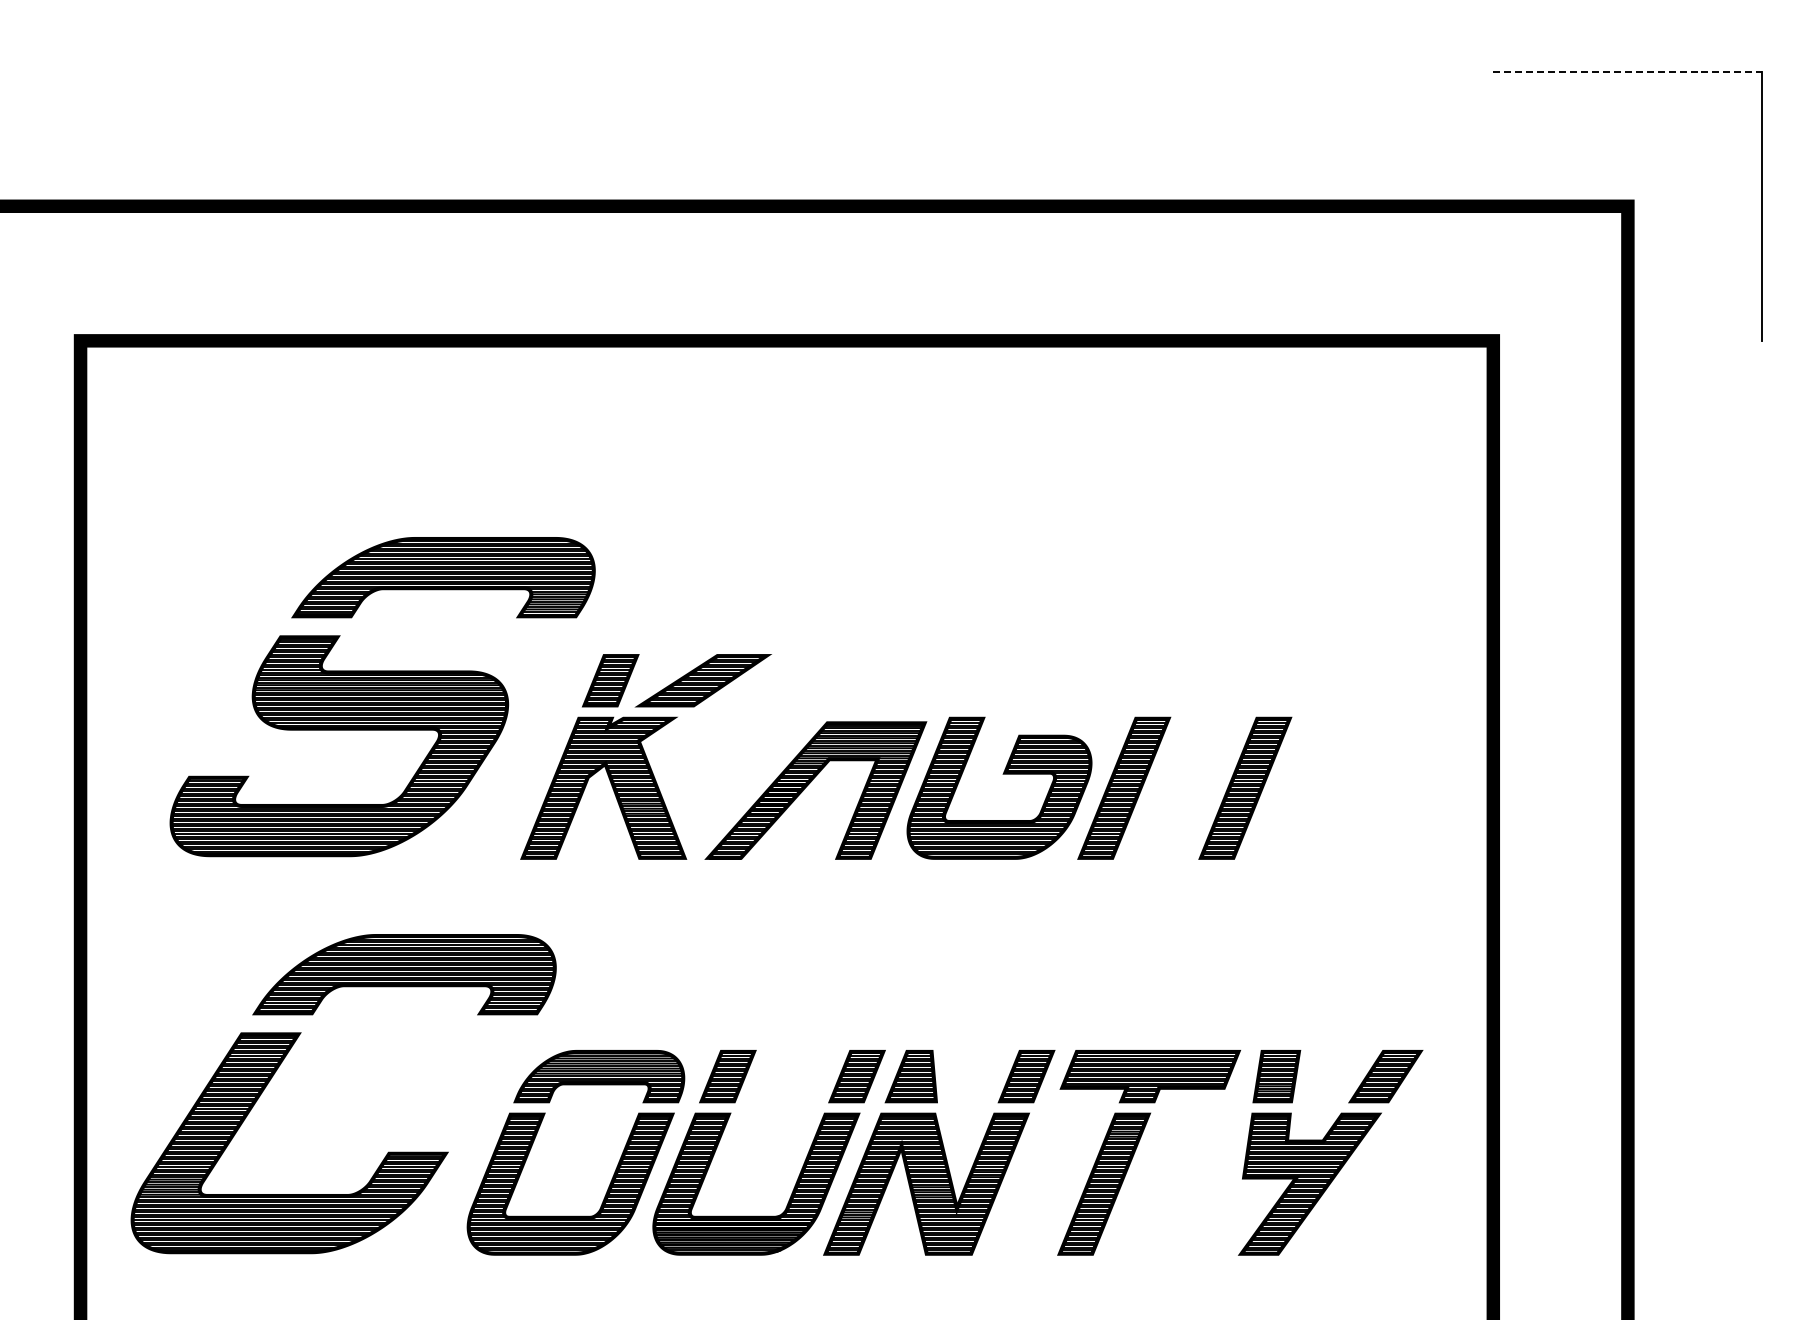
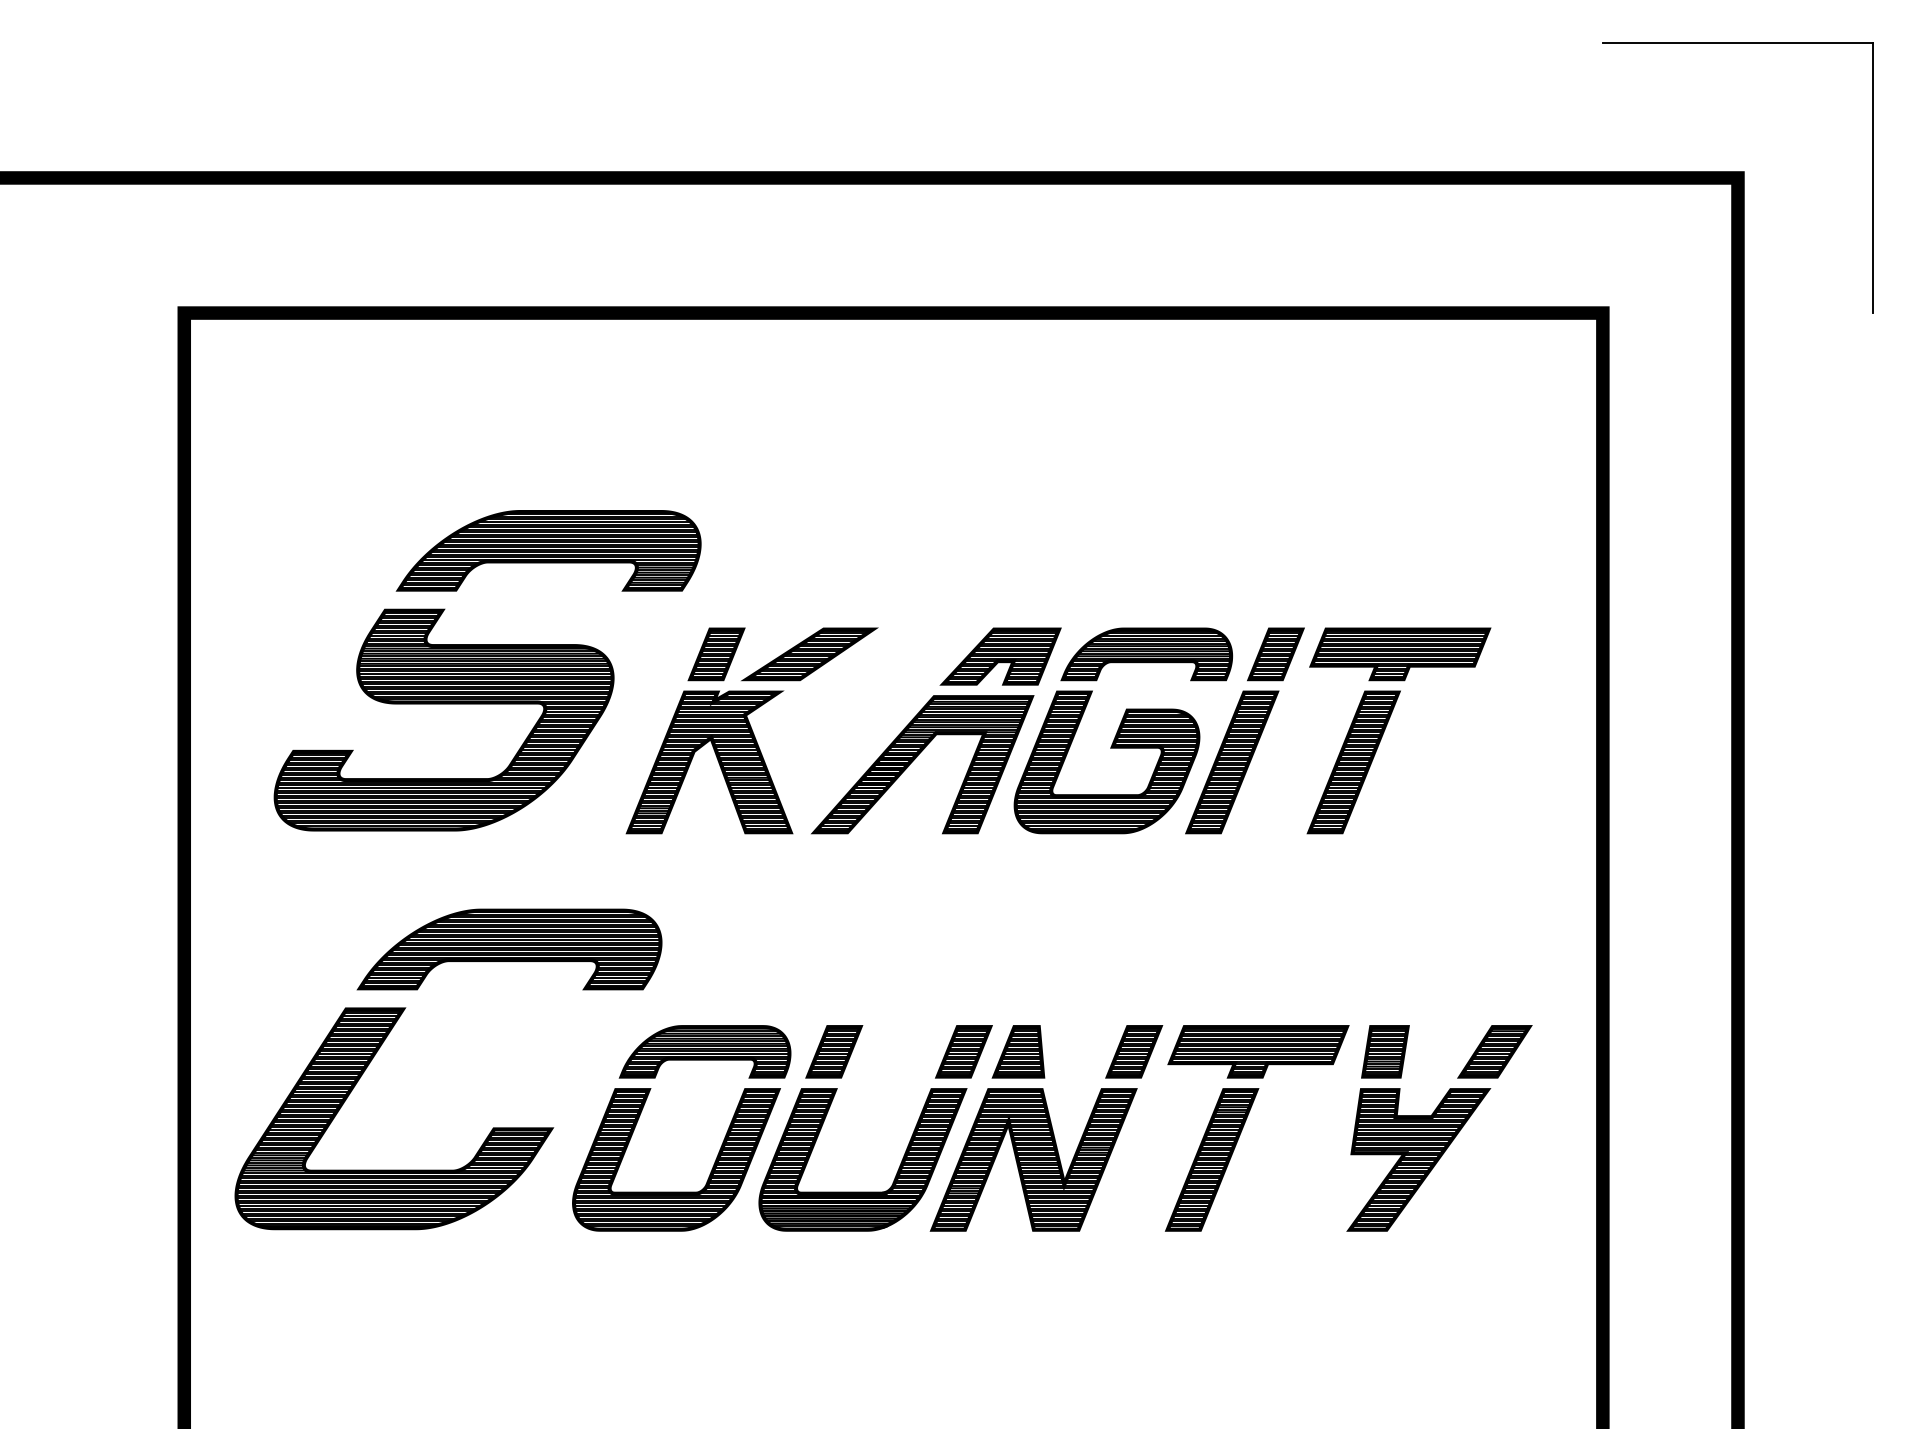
line: (1628, 71) -> (1738, 42), dashed -> solid
part: (1107, 682) -> (1215, 656), added

